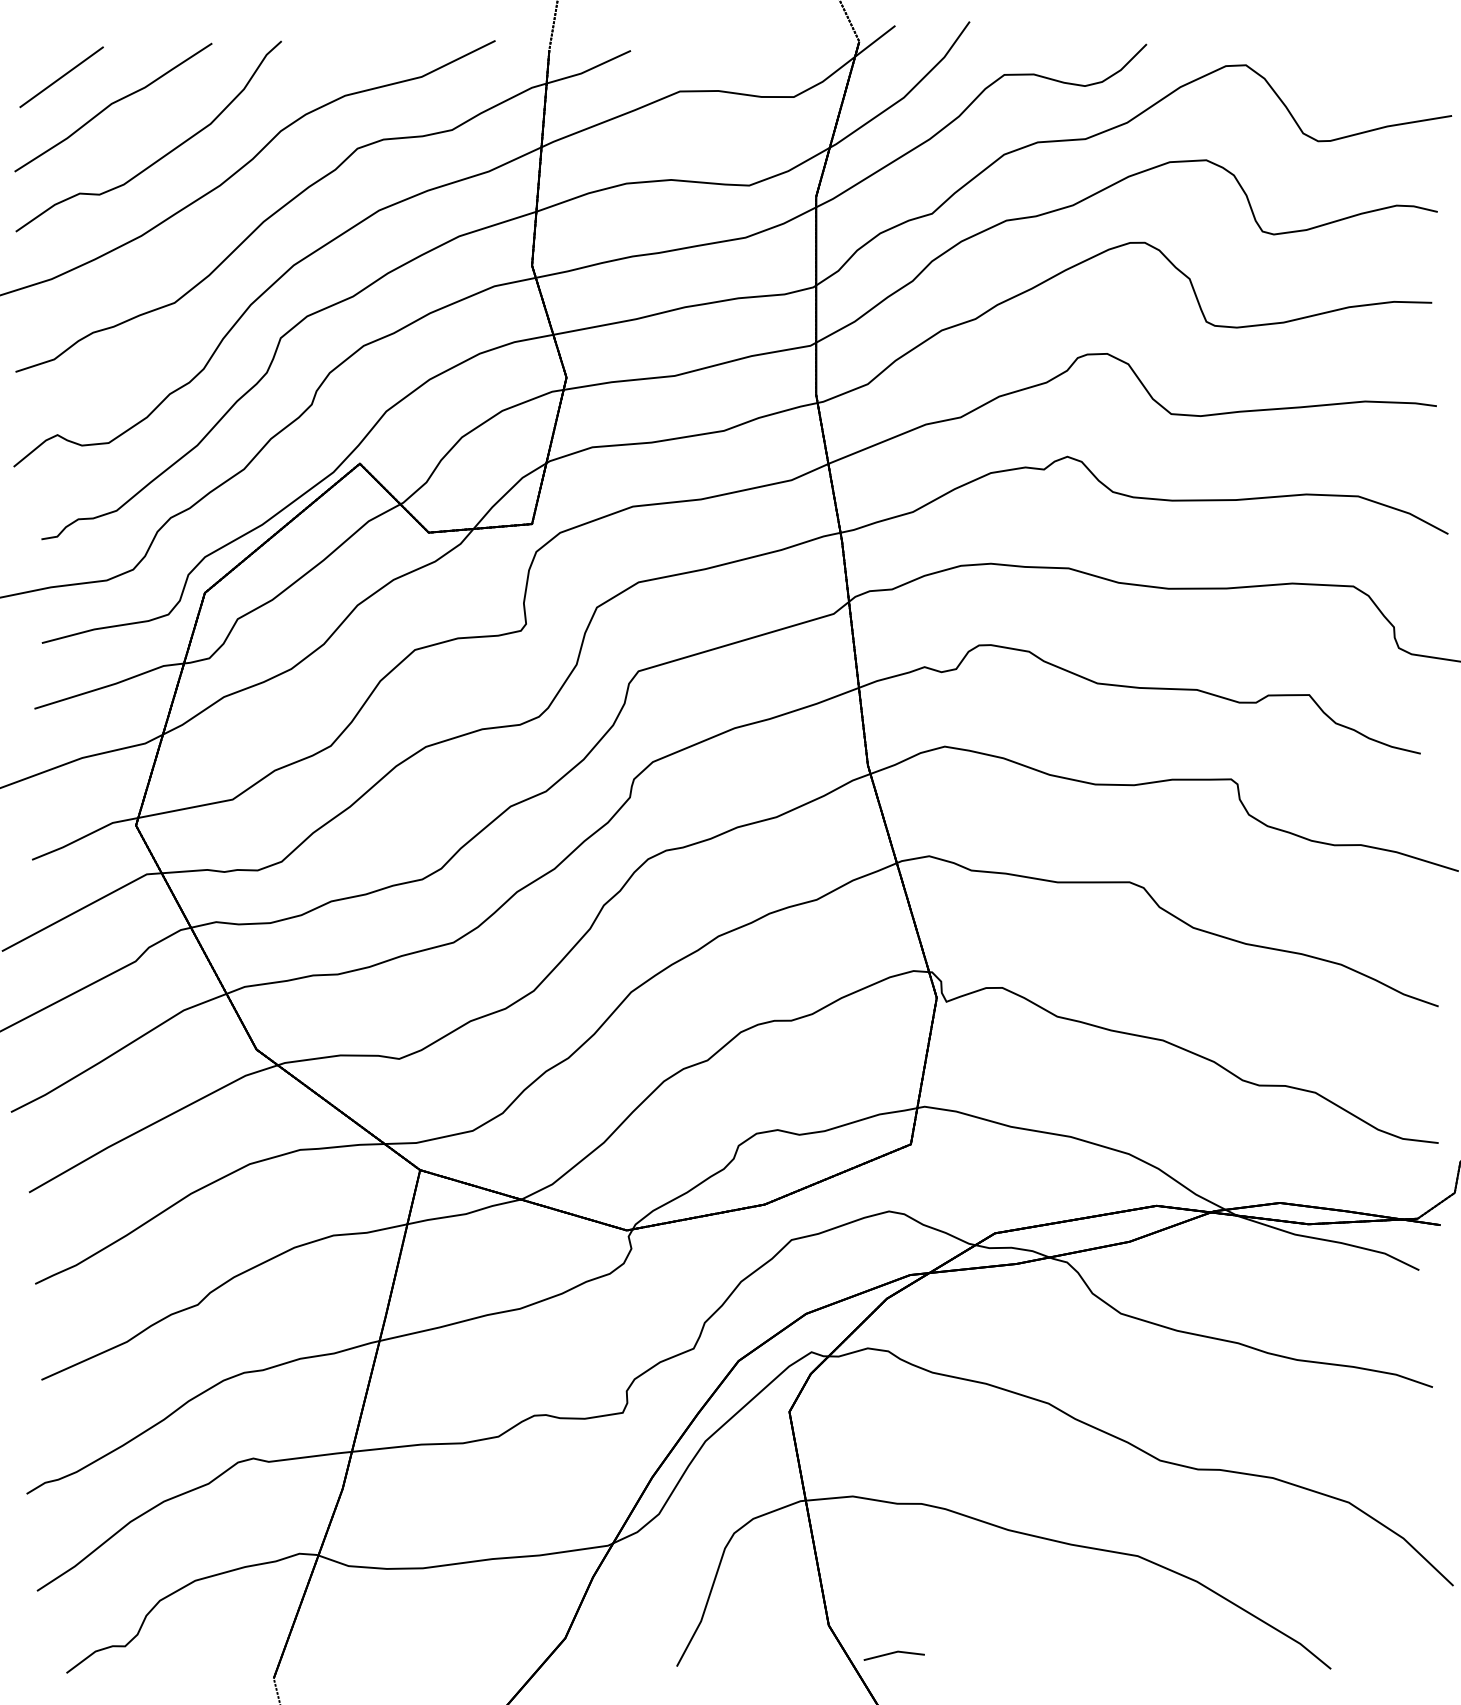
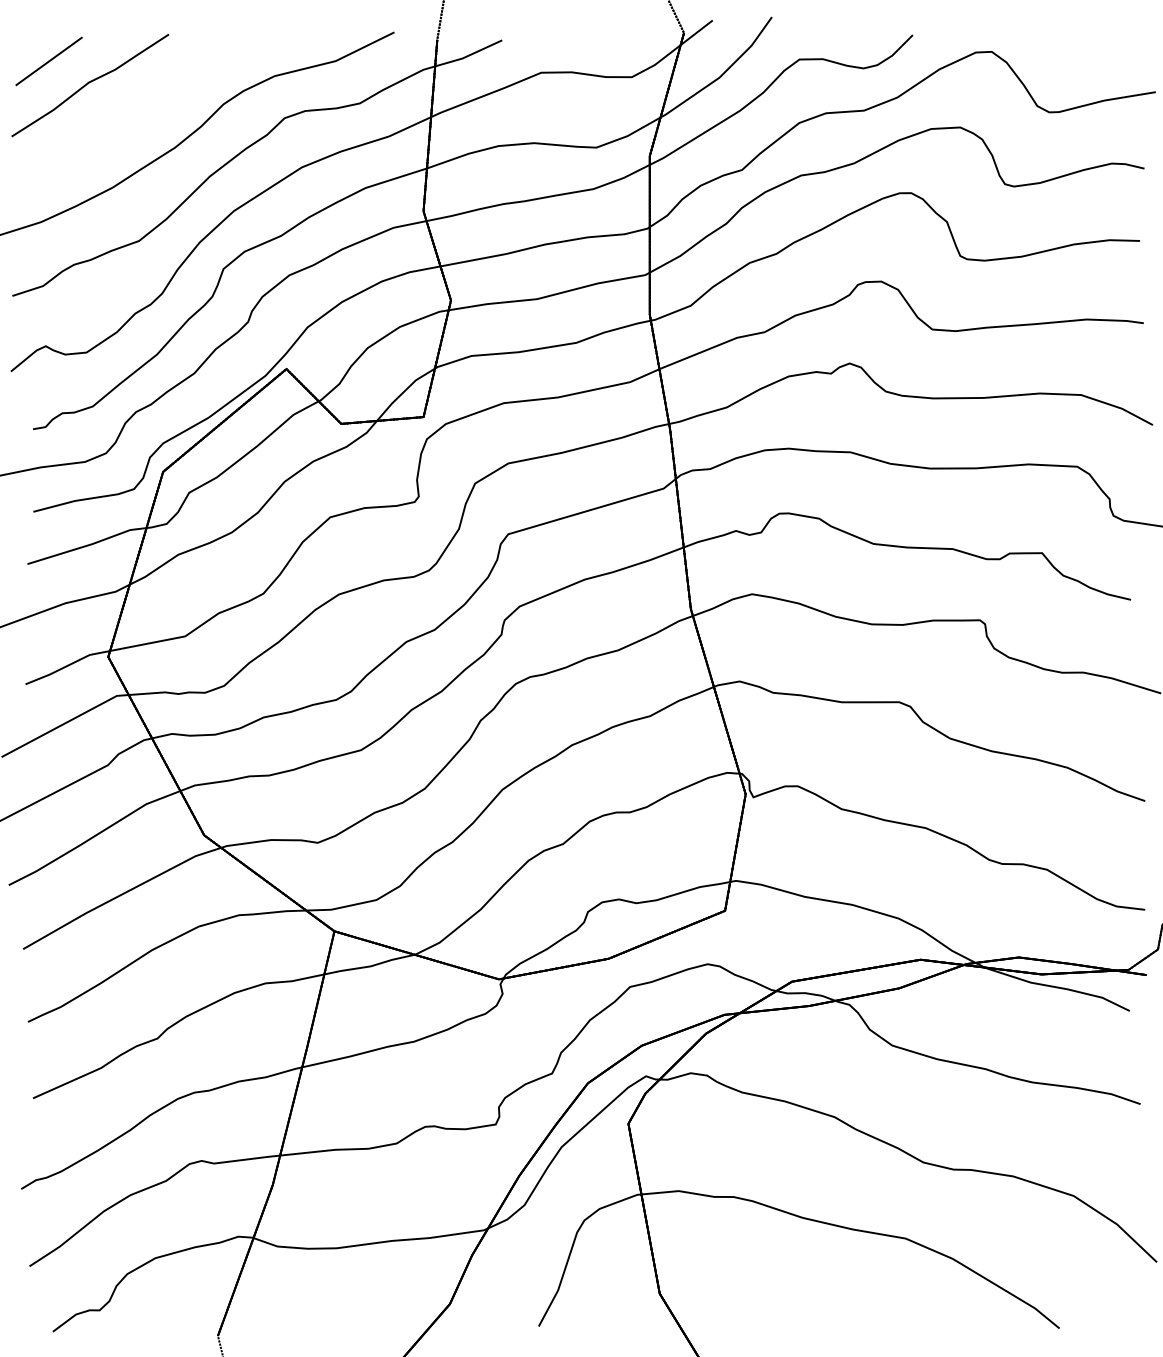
curve: (160, 157) -> (127, 125), removed
line: (893, 1653) -> (711, 1316), removed

